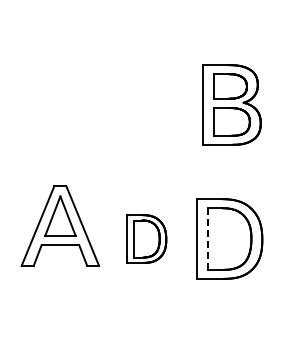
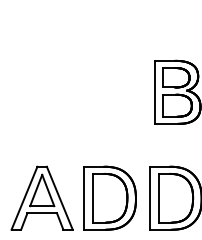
part: (60, 225) -> (42, 197), moved
part: (146, 238) -> (110, 197), size x1.67
line: (207, 239) -> (158, 198), dashed -> solid

